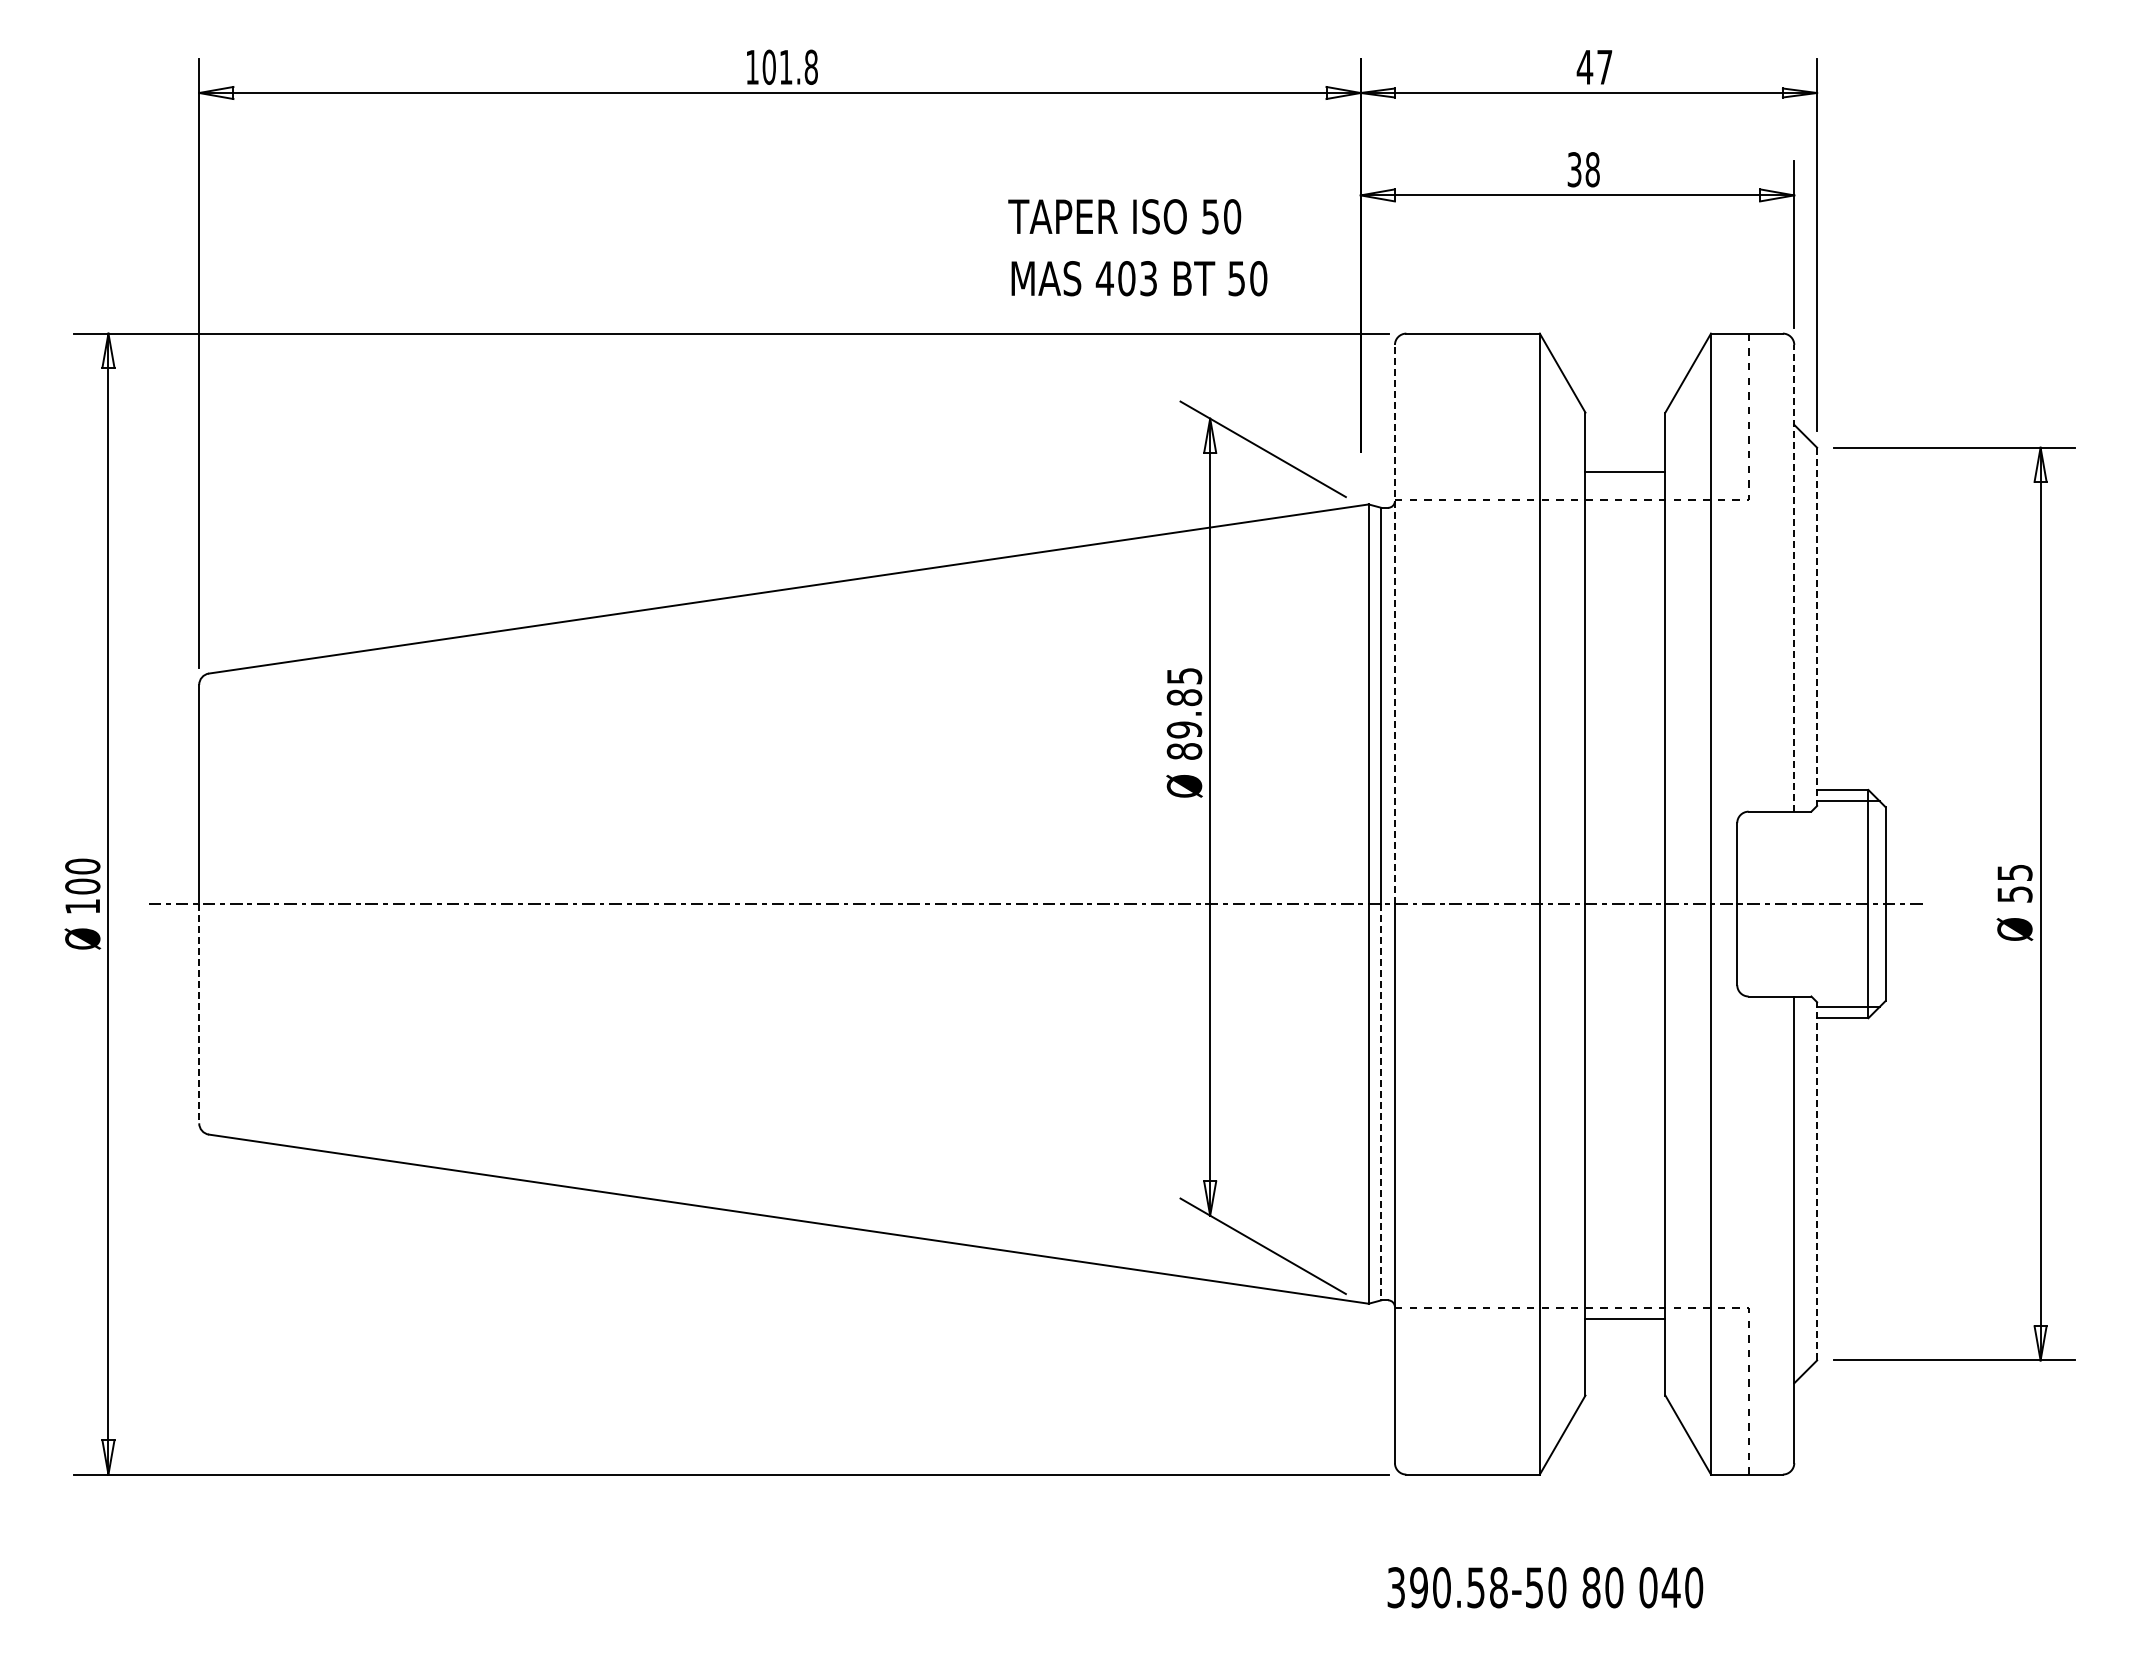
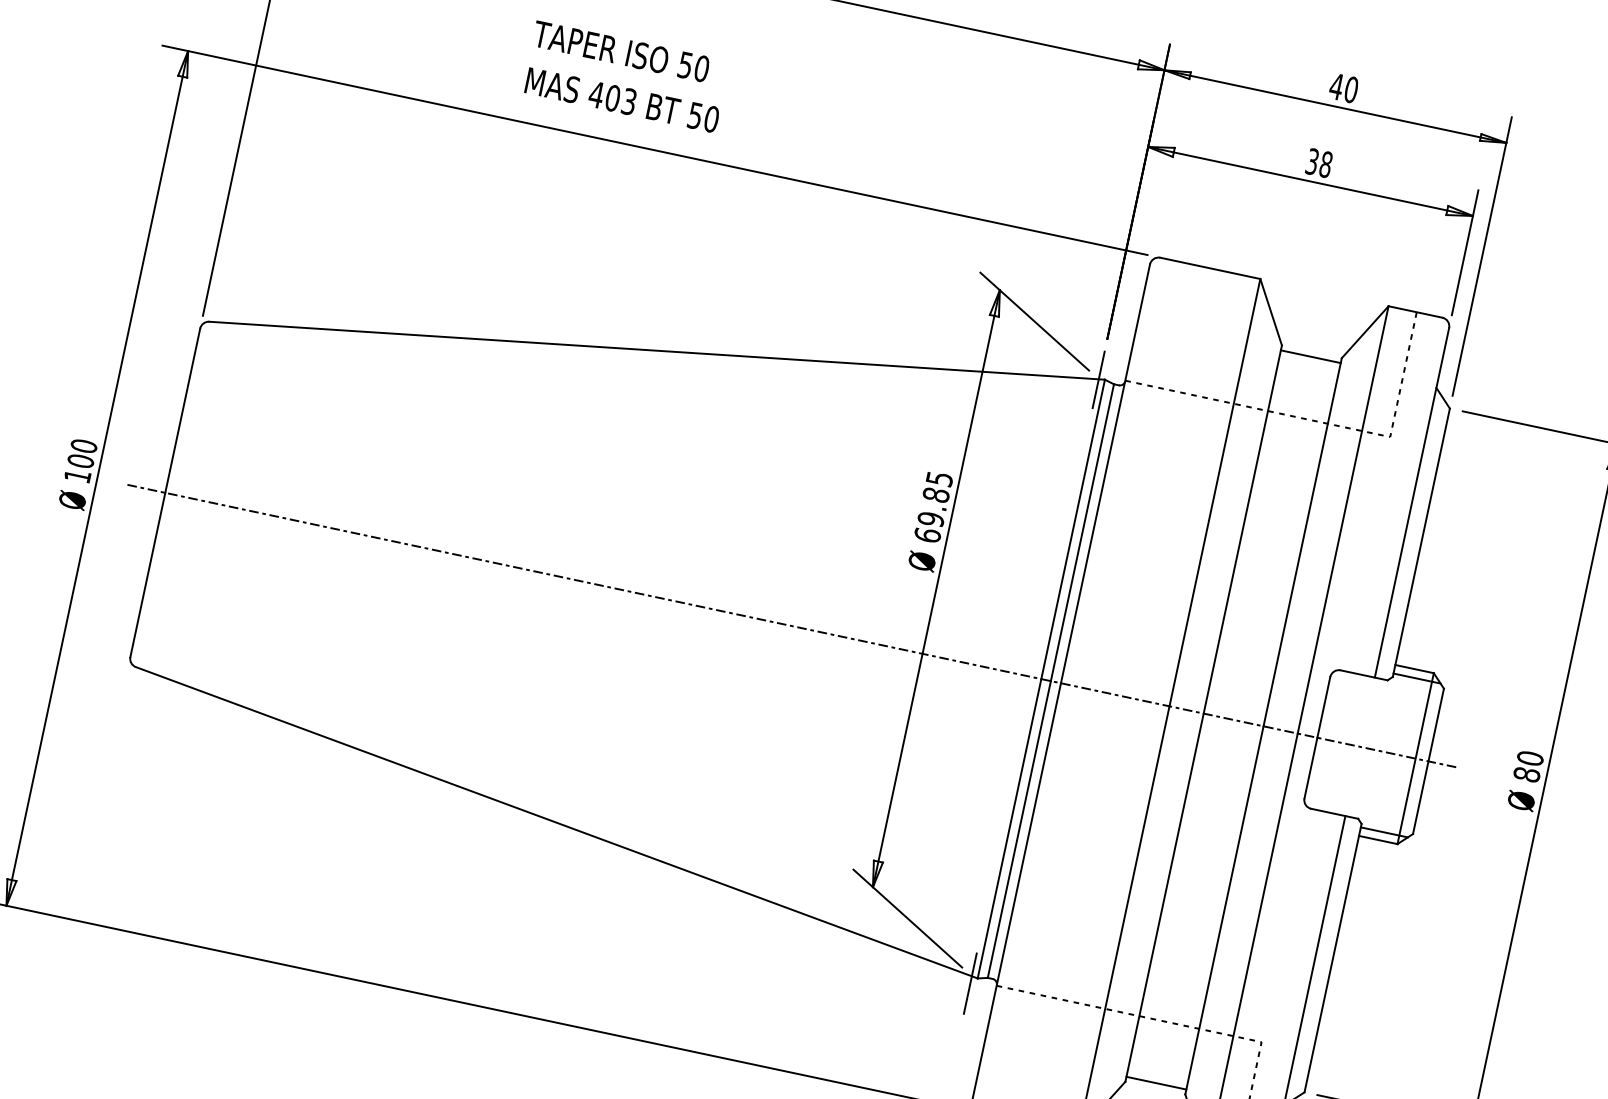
text: (1604, 66) -> (1351, 89), 47 -> 40
text: (1137, 247) -> (625, 76), moved
line: (1625, 472) -> (1310, 356), moved
line: (1360, 506) -> (1098, 379), added
line: (1794, 577) -> (1412, 502), dashed -> solid
line: (1394, 624) -> (1105, 473), dashed -> solid
line: (1817, 627) -> (1421, 543), dashed -> solid
text: (1184, 750) -> (927, 534), 89.85 -> 69.85
text: (2014, 883) -> (1528, 766), 55 -> 80
line: (199, 1013) -> (148, 574), dashed -> solid
line: (1381, 1102) -> (1019, 829), dashed -> solid
line: (1817, 1180) -> (1333, 957), dashed -> solid
line: (1360, 1312) -> (970, 983), added
line: (1625, 1319) -> (1156, 1083), moved

